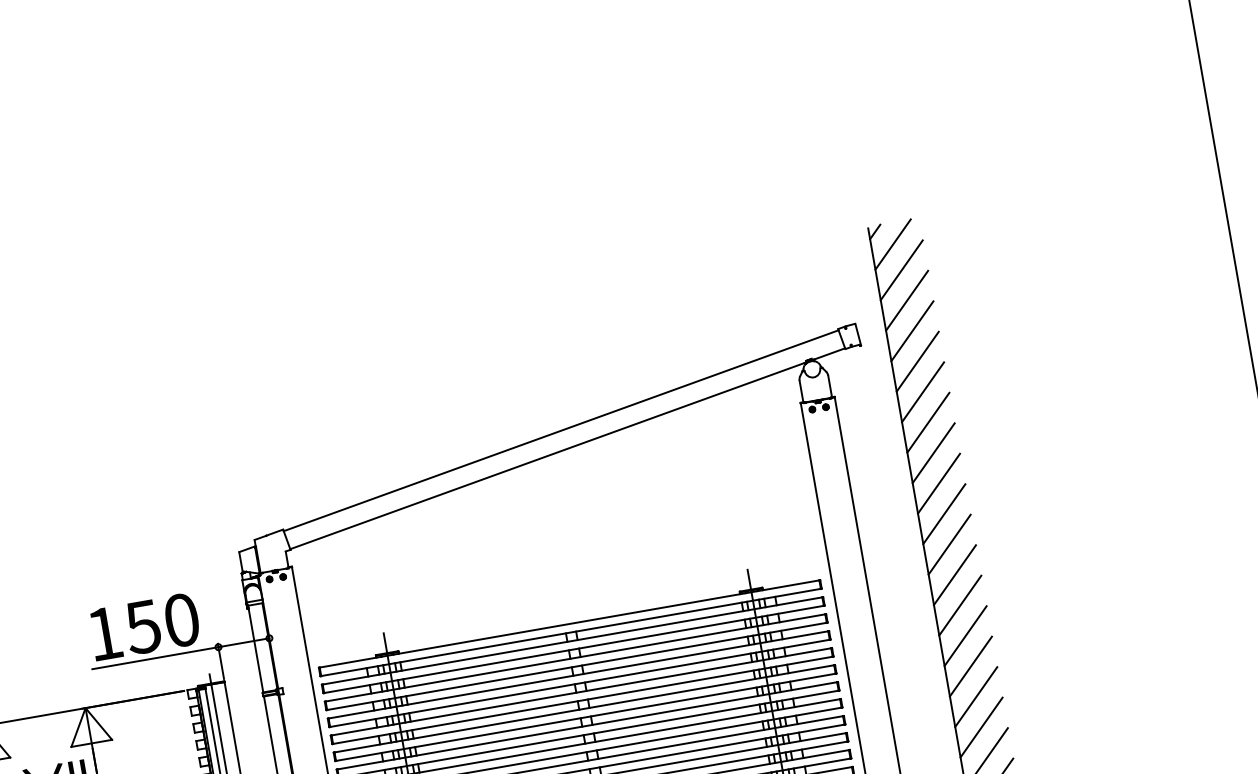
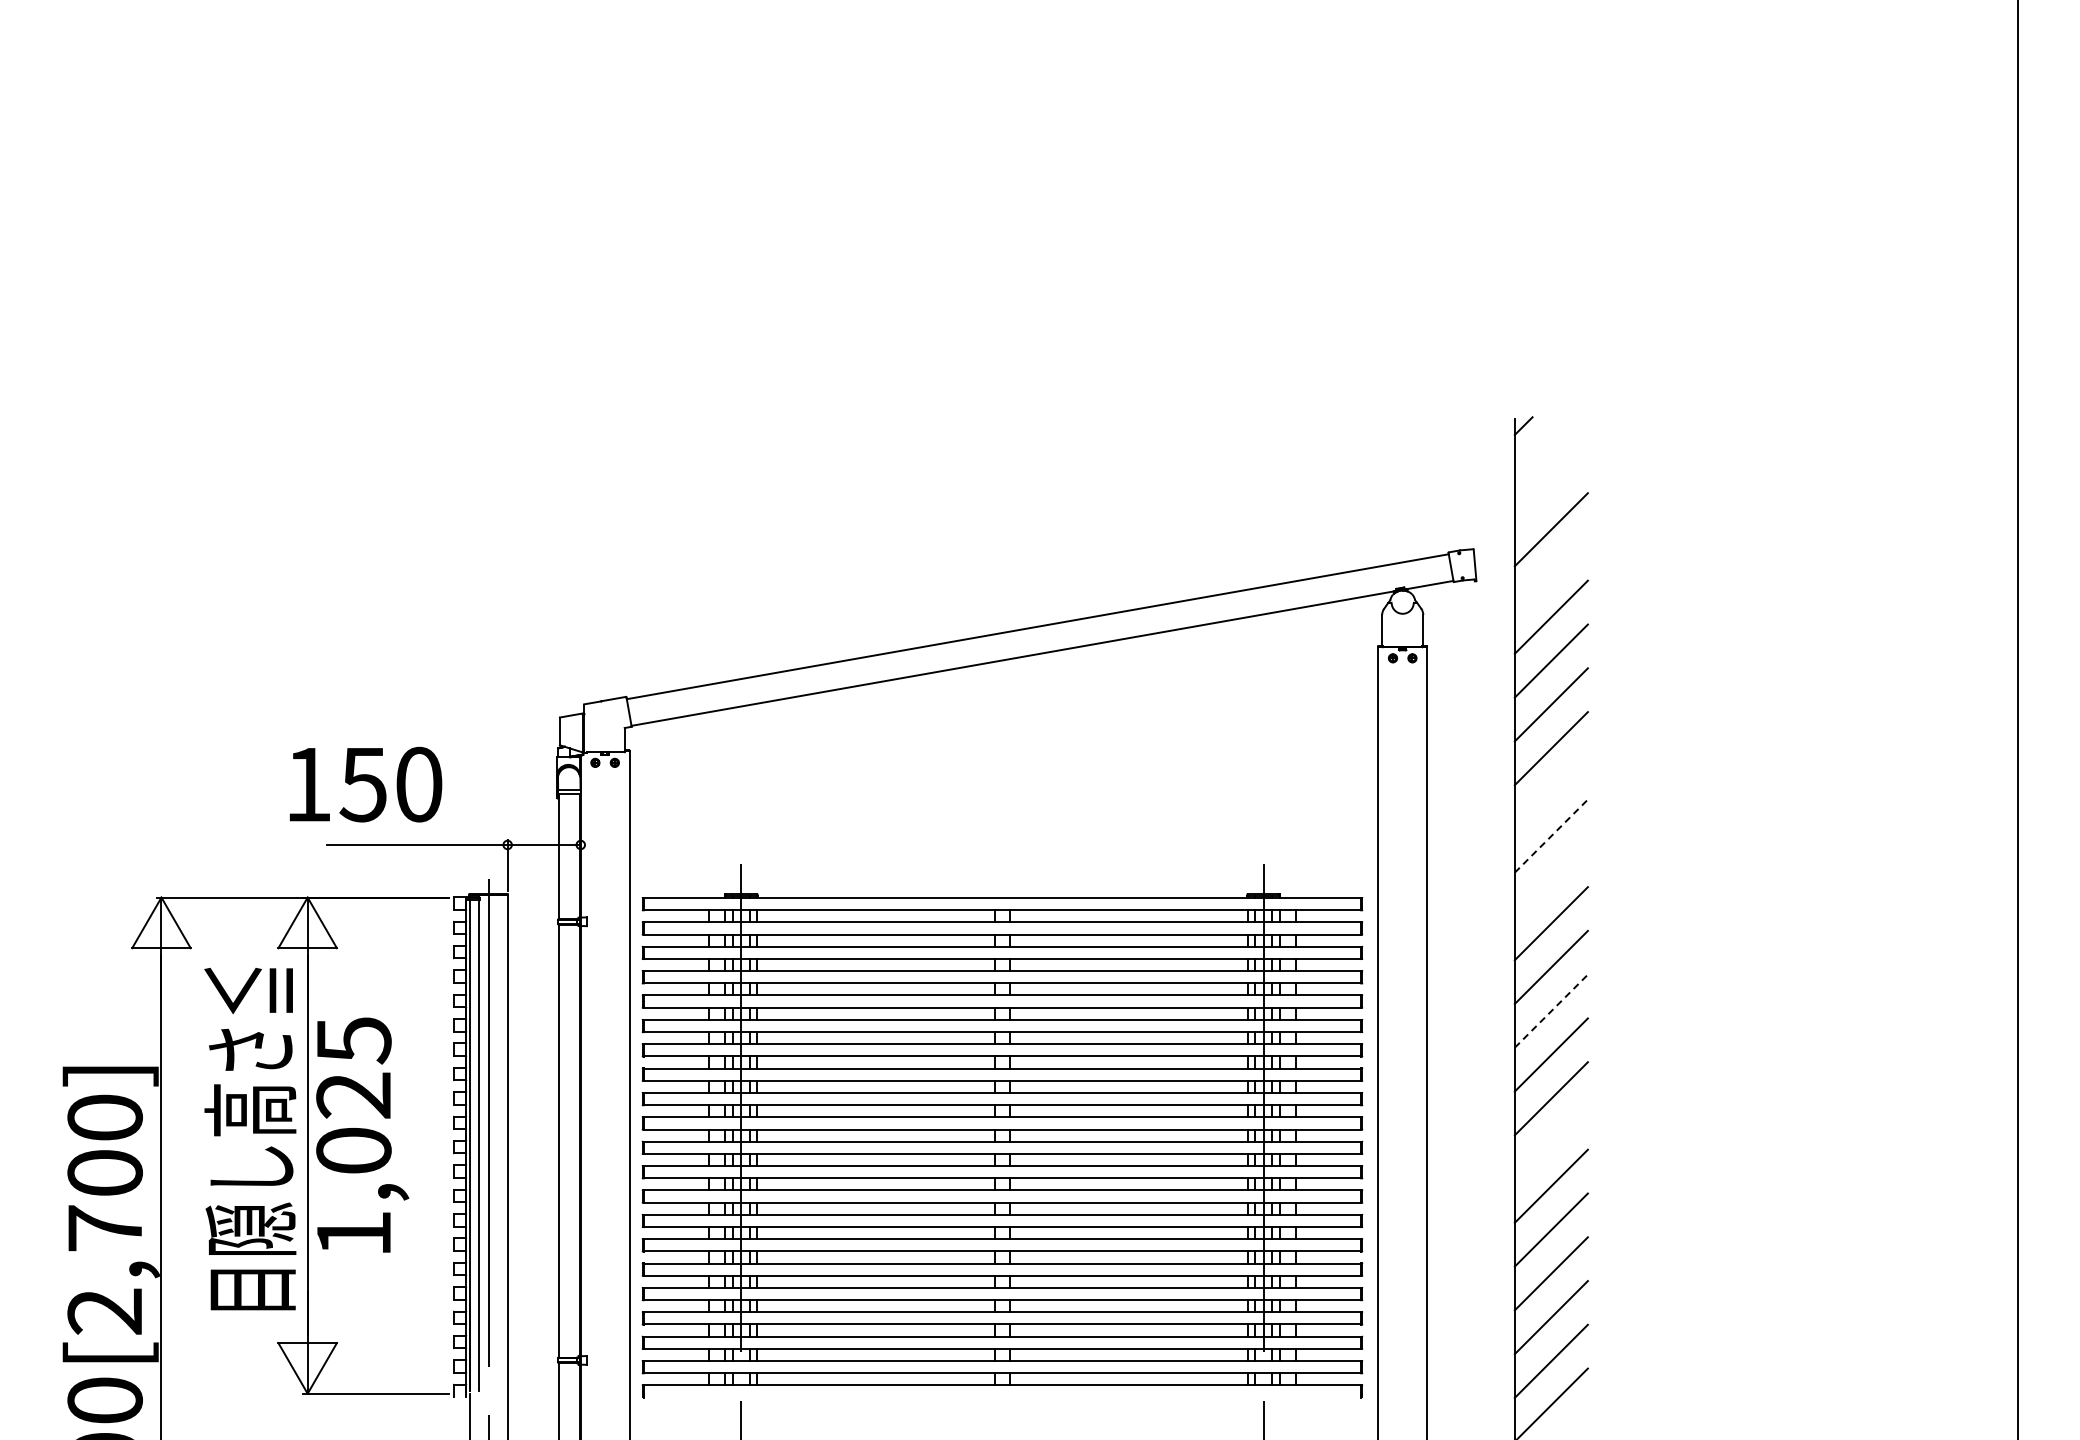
line: (893, 244) -> (1545, 447), removed
line: (901, 270) -> (1550, 485), removed
line: (911, 331) -> (1550, 573), removed
line: (938, 483) -> (1550, 791), removed
line: (944, 514) -> (1551, 836), solid -> dashed
line: (948, 544) -> (1550, 879), removed
text: (144, 626) -> (365, 784), moved
line: (965, 636) -> (1551, 1011), solid -> dashed
line: (980, 727) -> (1550, 1142), removed

